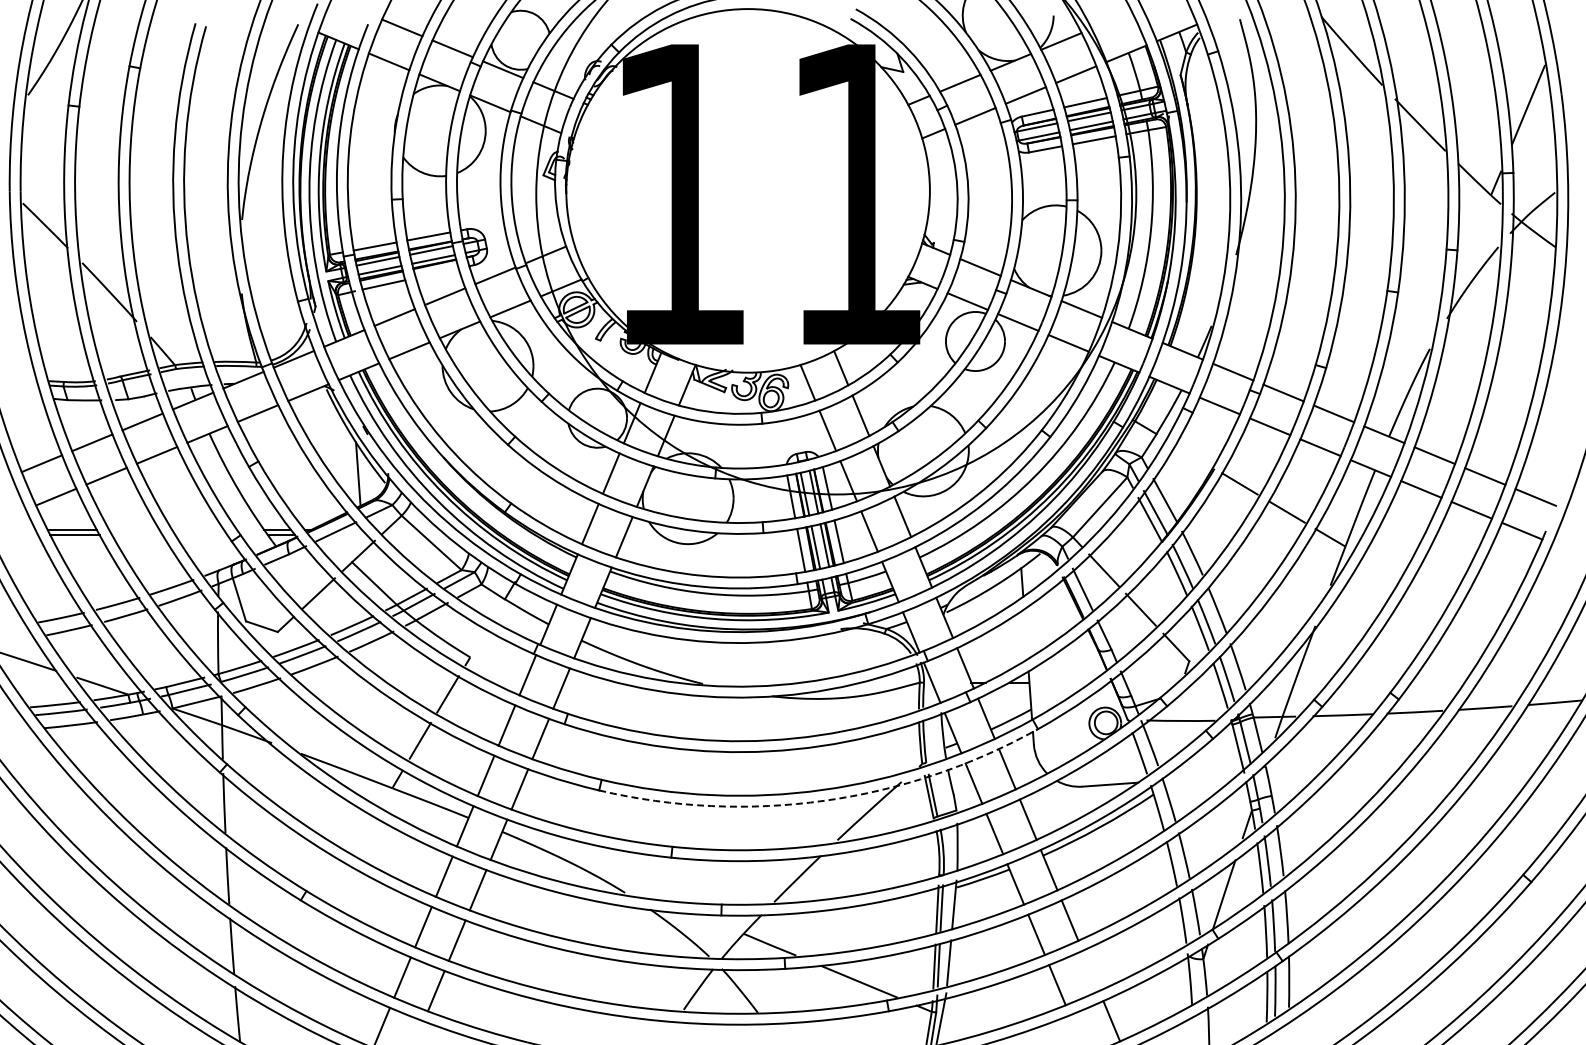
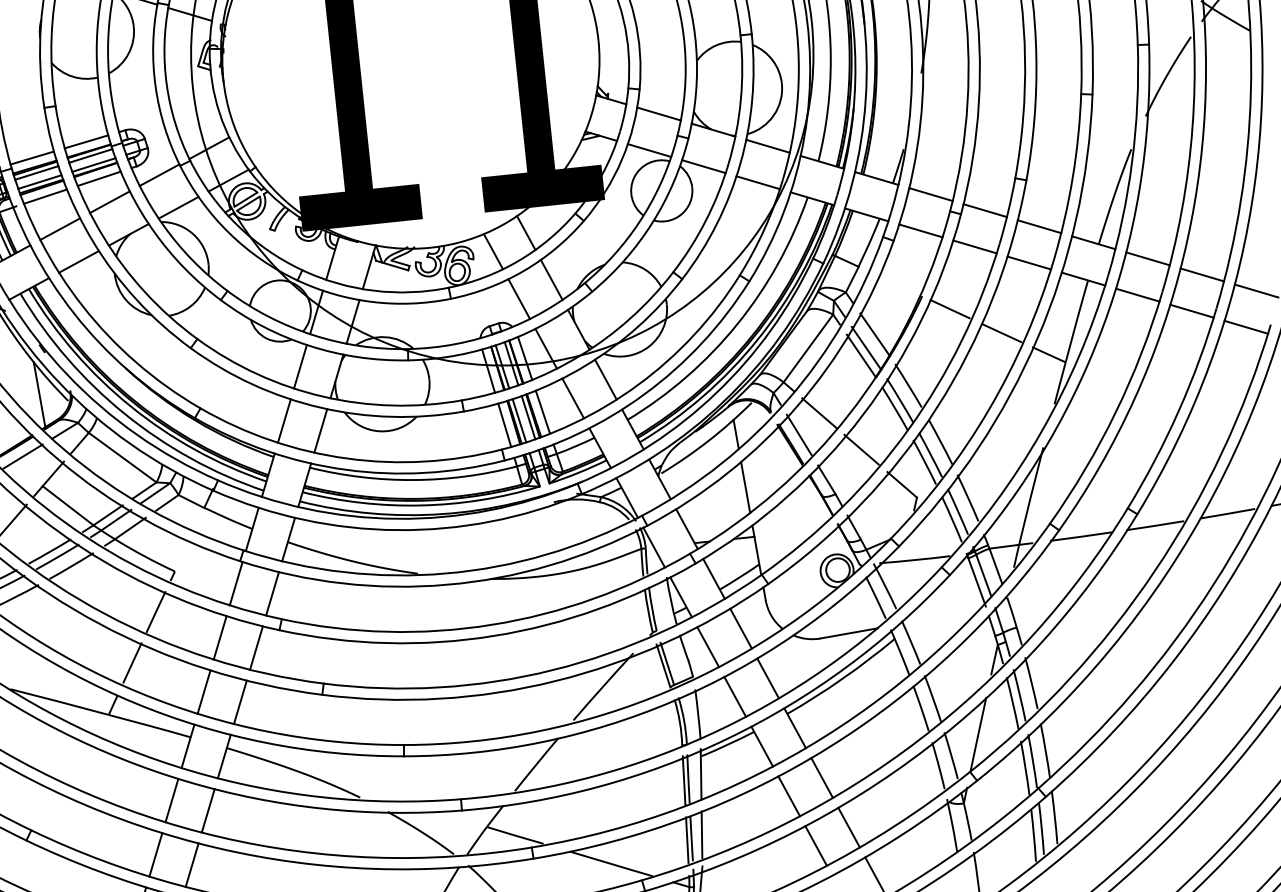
line: (436, 272) -> (98, 178), added
line: (1025, 634) -> (745, 487), added
arc: (824, 800) -> (555, 680), dashed -> solid
line: (1090, 970) -> (848, 827), added

